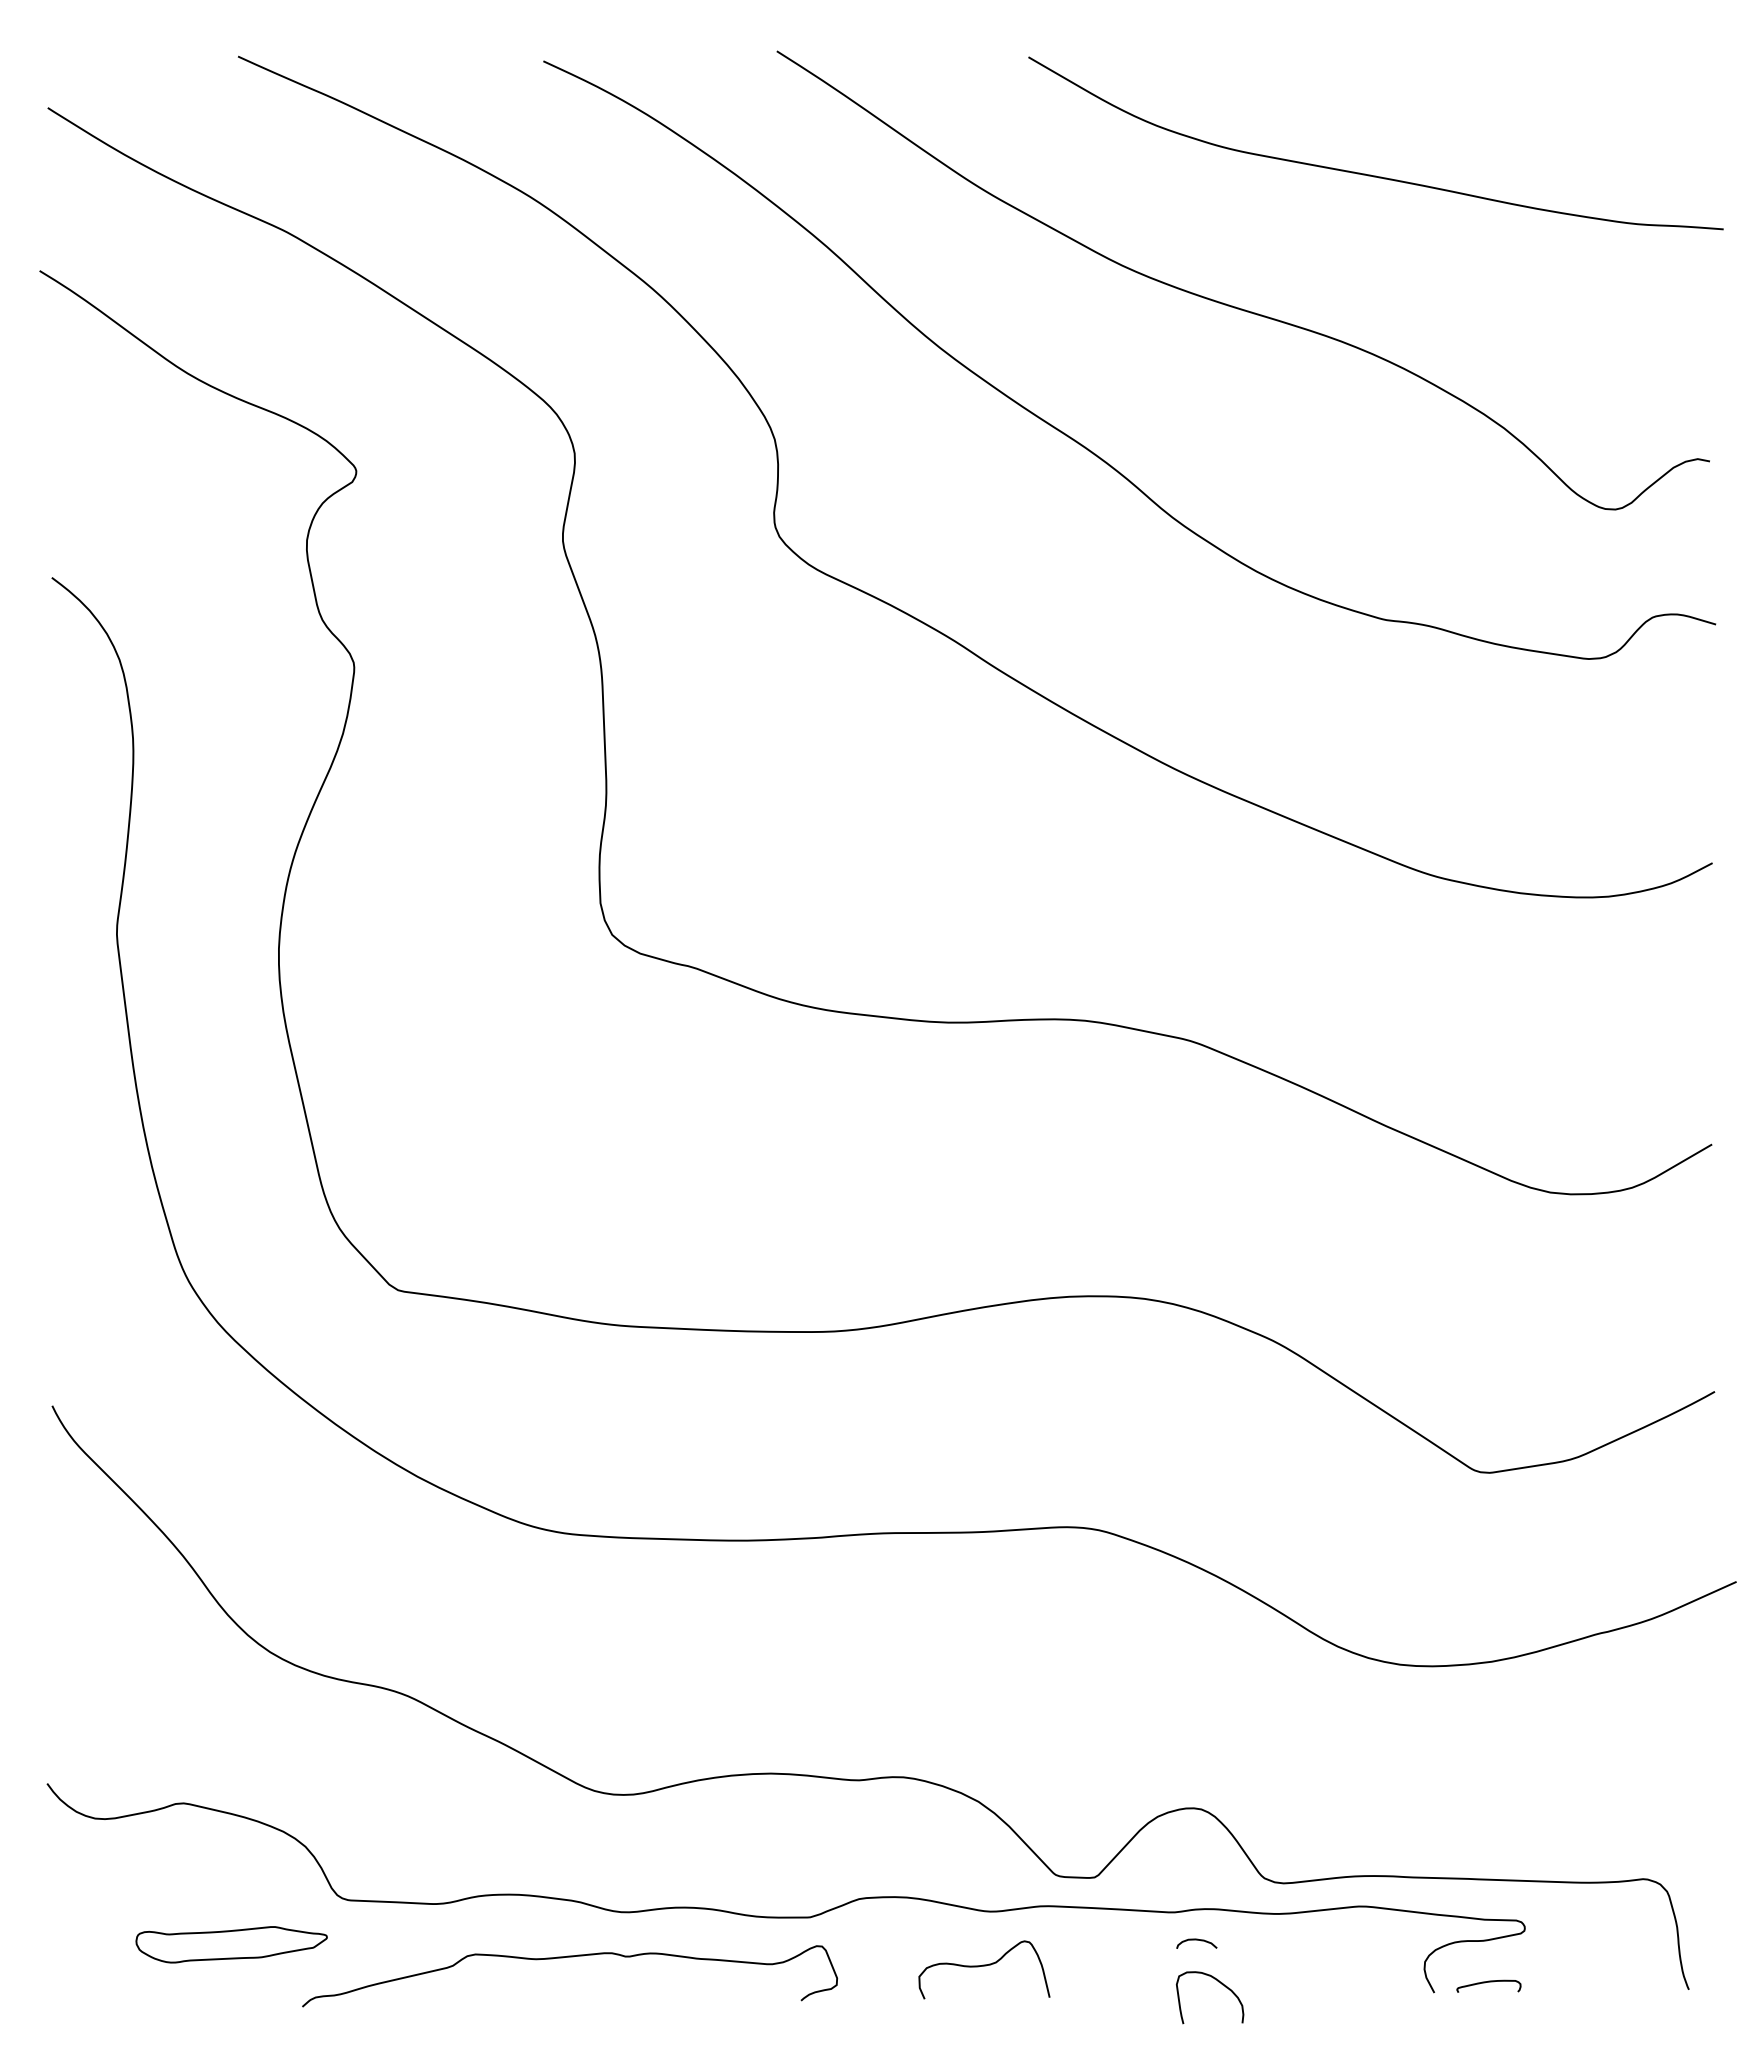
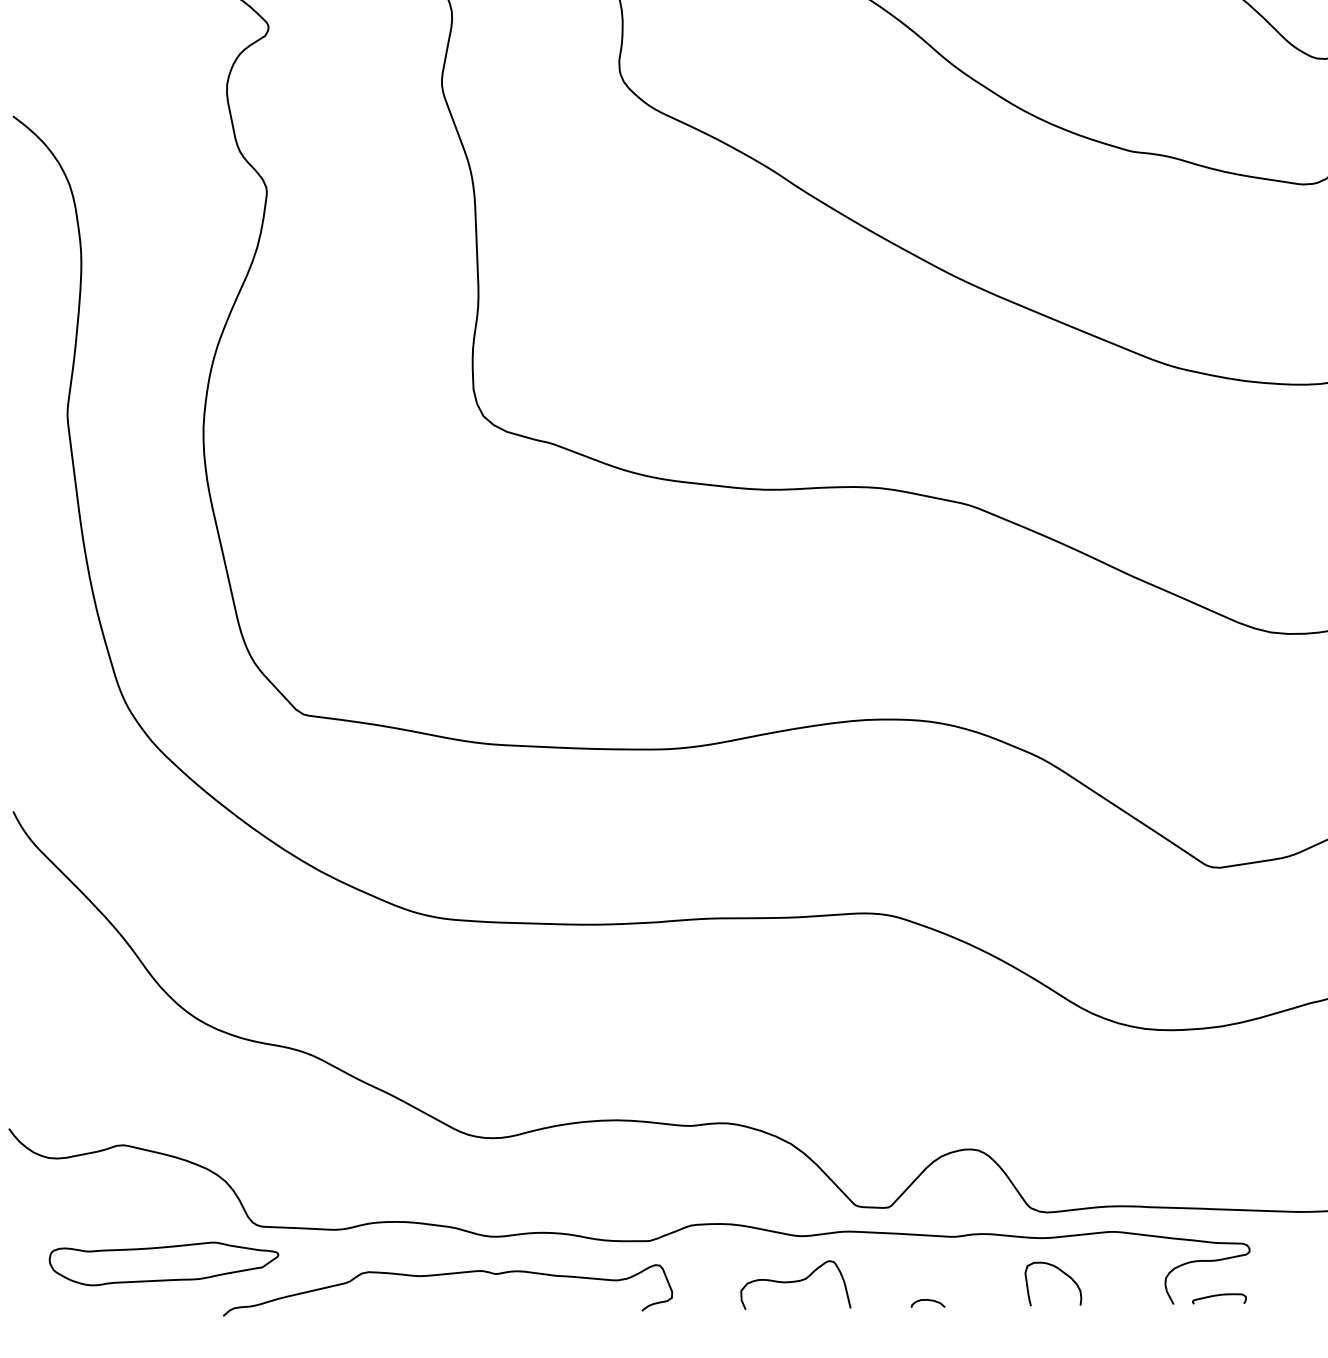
curve: (1196, 1940) -> (927, 1300), moved
part: (231, 1944) -> (163, 1263), size x1.43
curve: (1222, 1985) -> (1063, 1273), moved

